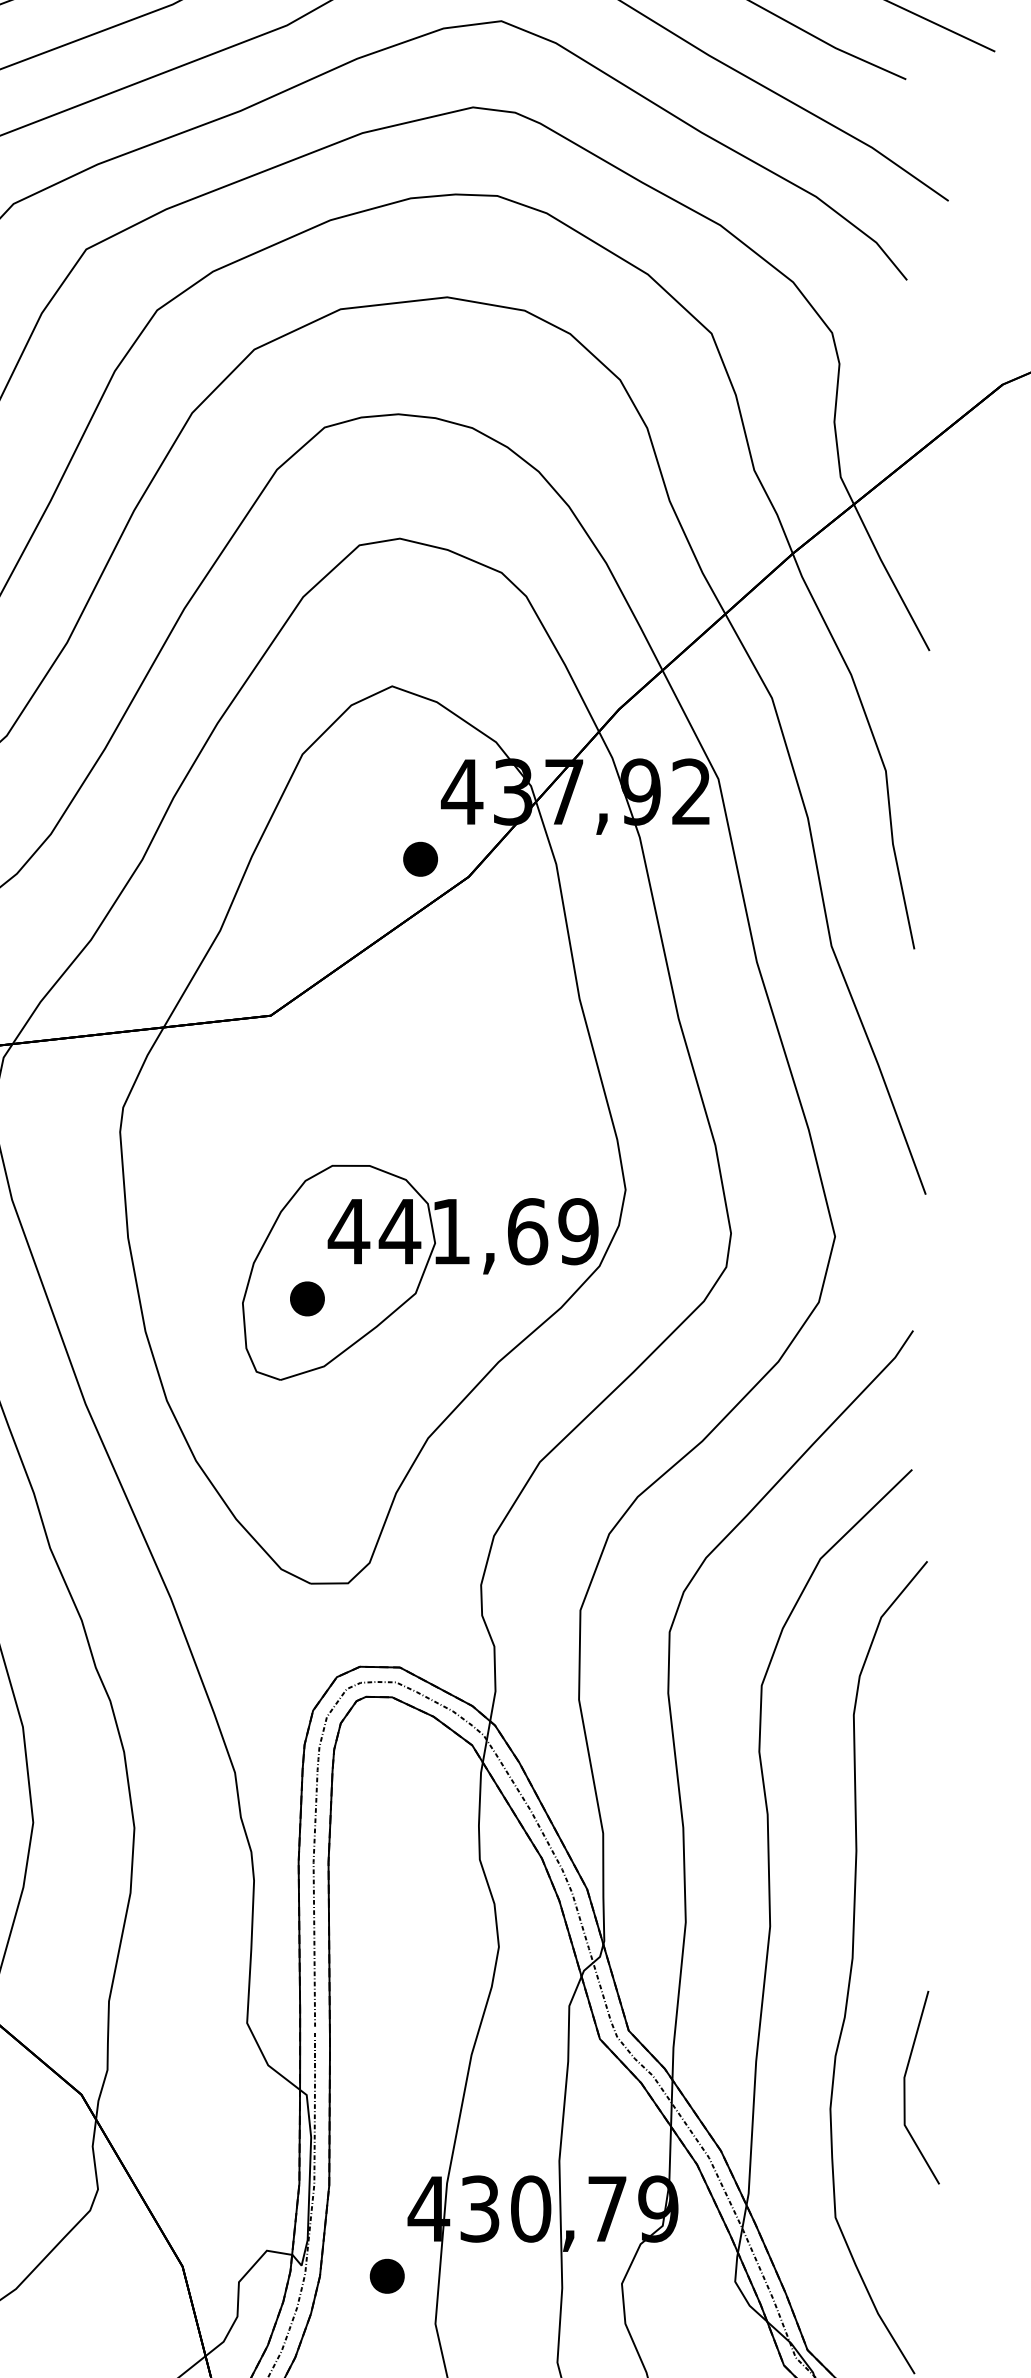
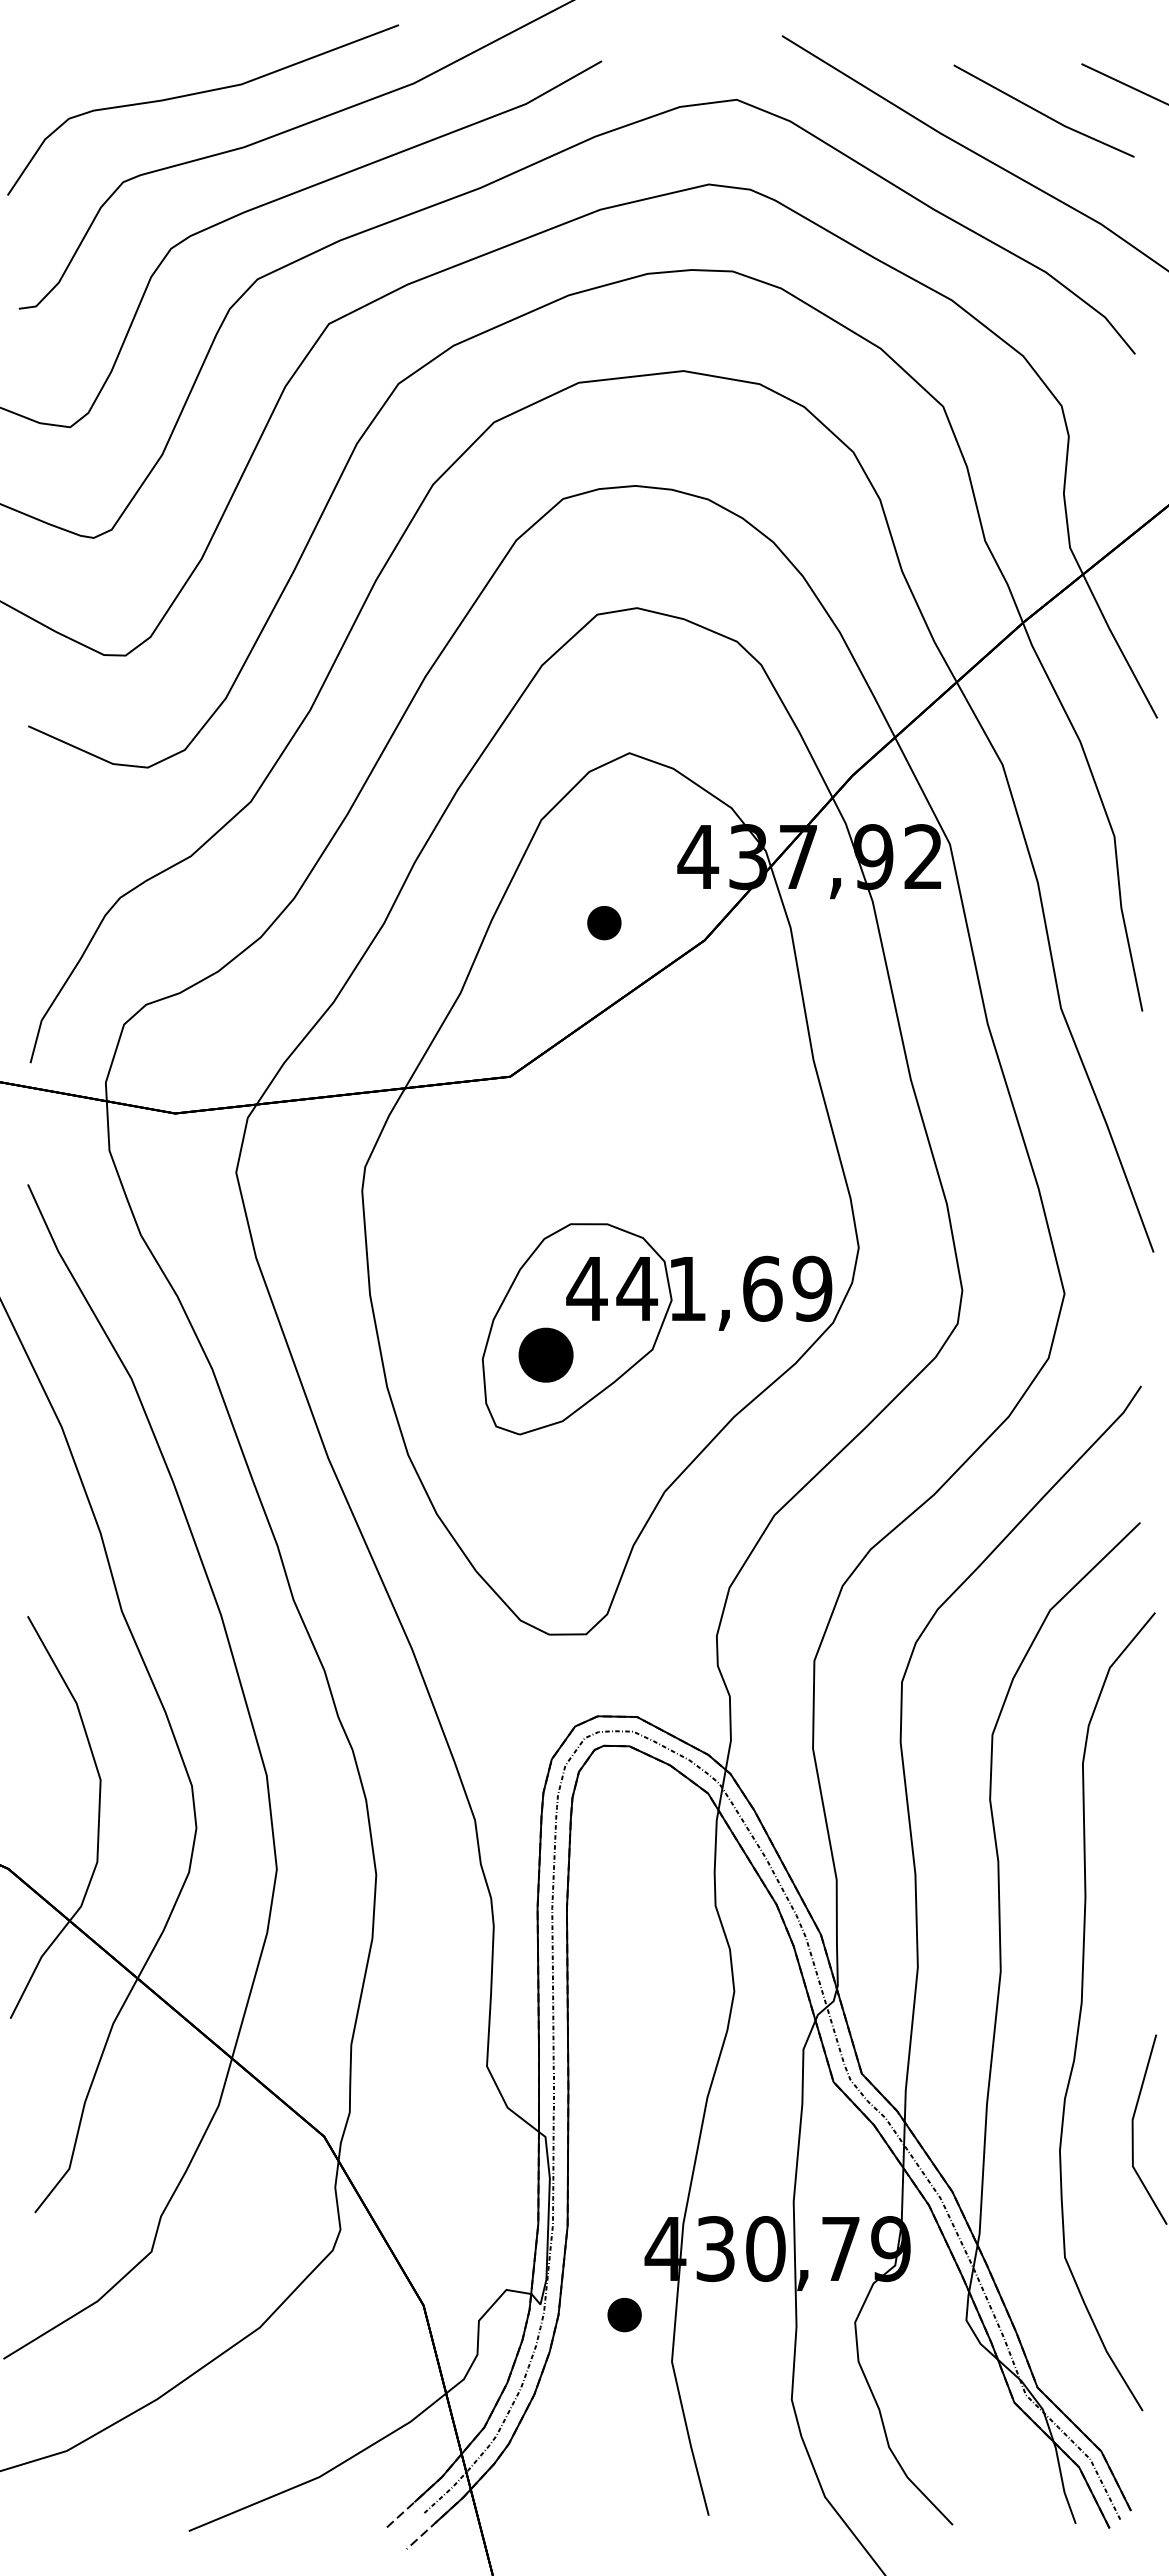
part: (420, 859) -> (604, 923), moved
part: (307, 1298) -> (546, 1354), size x1.6

